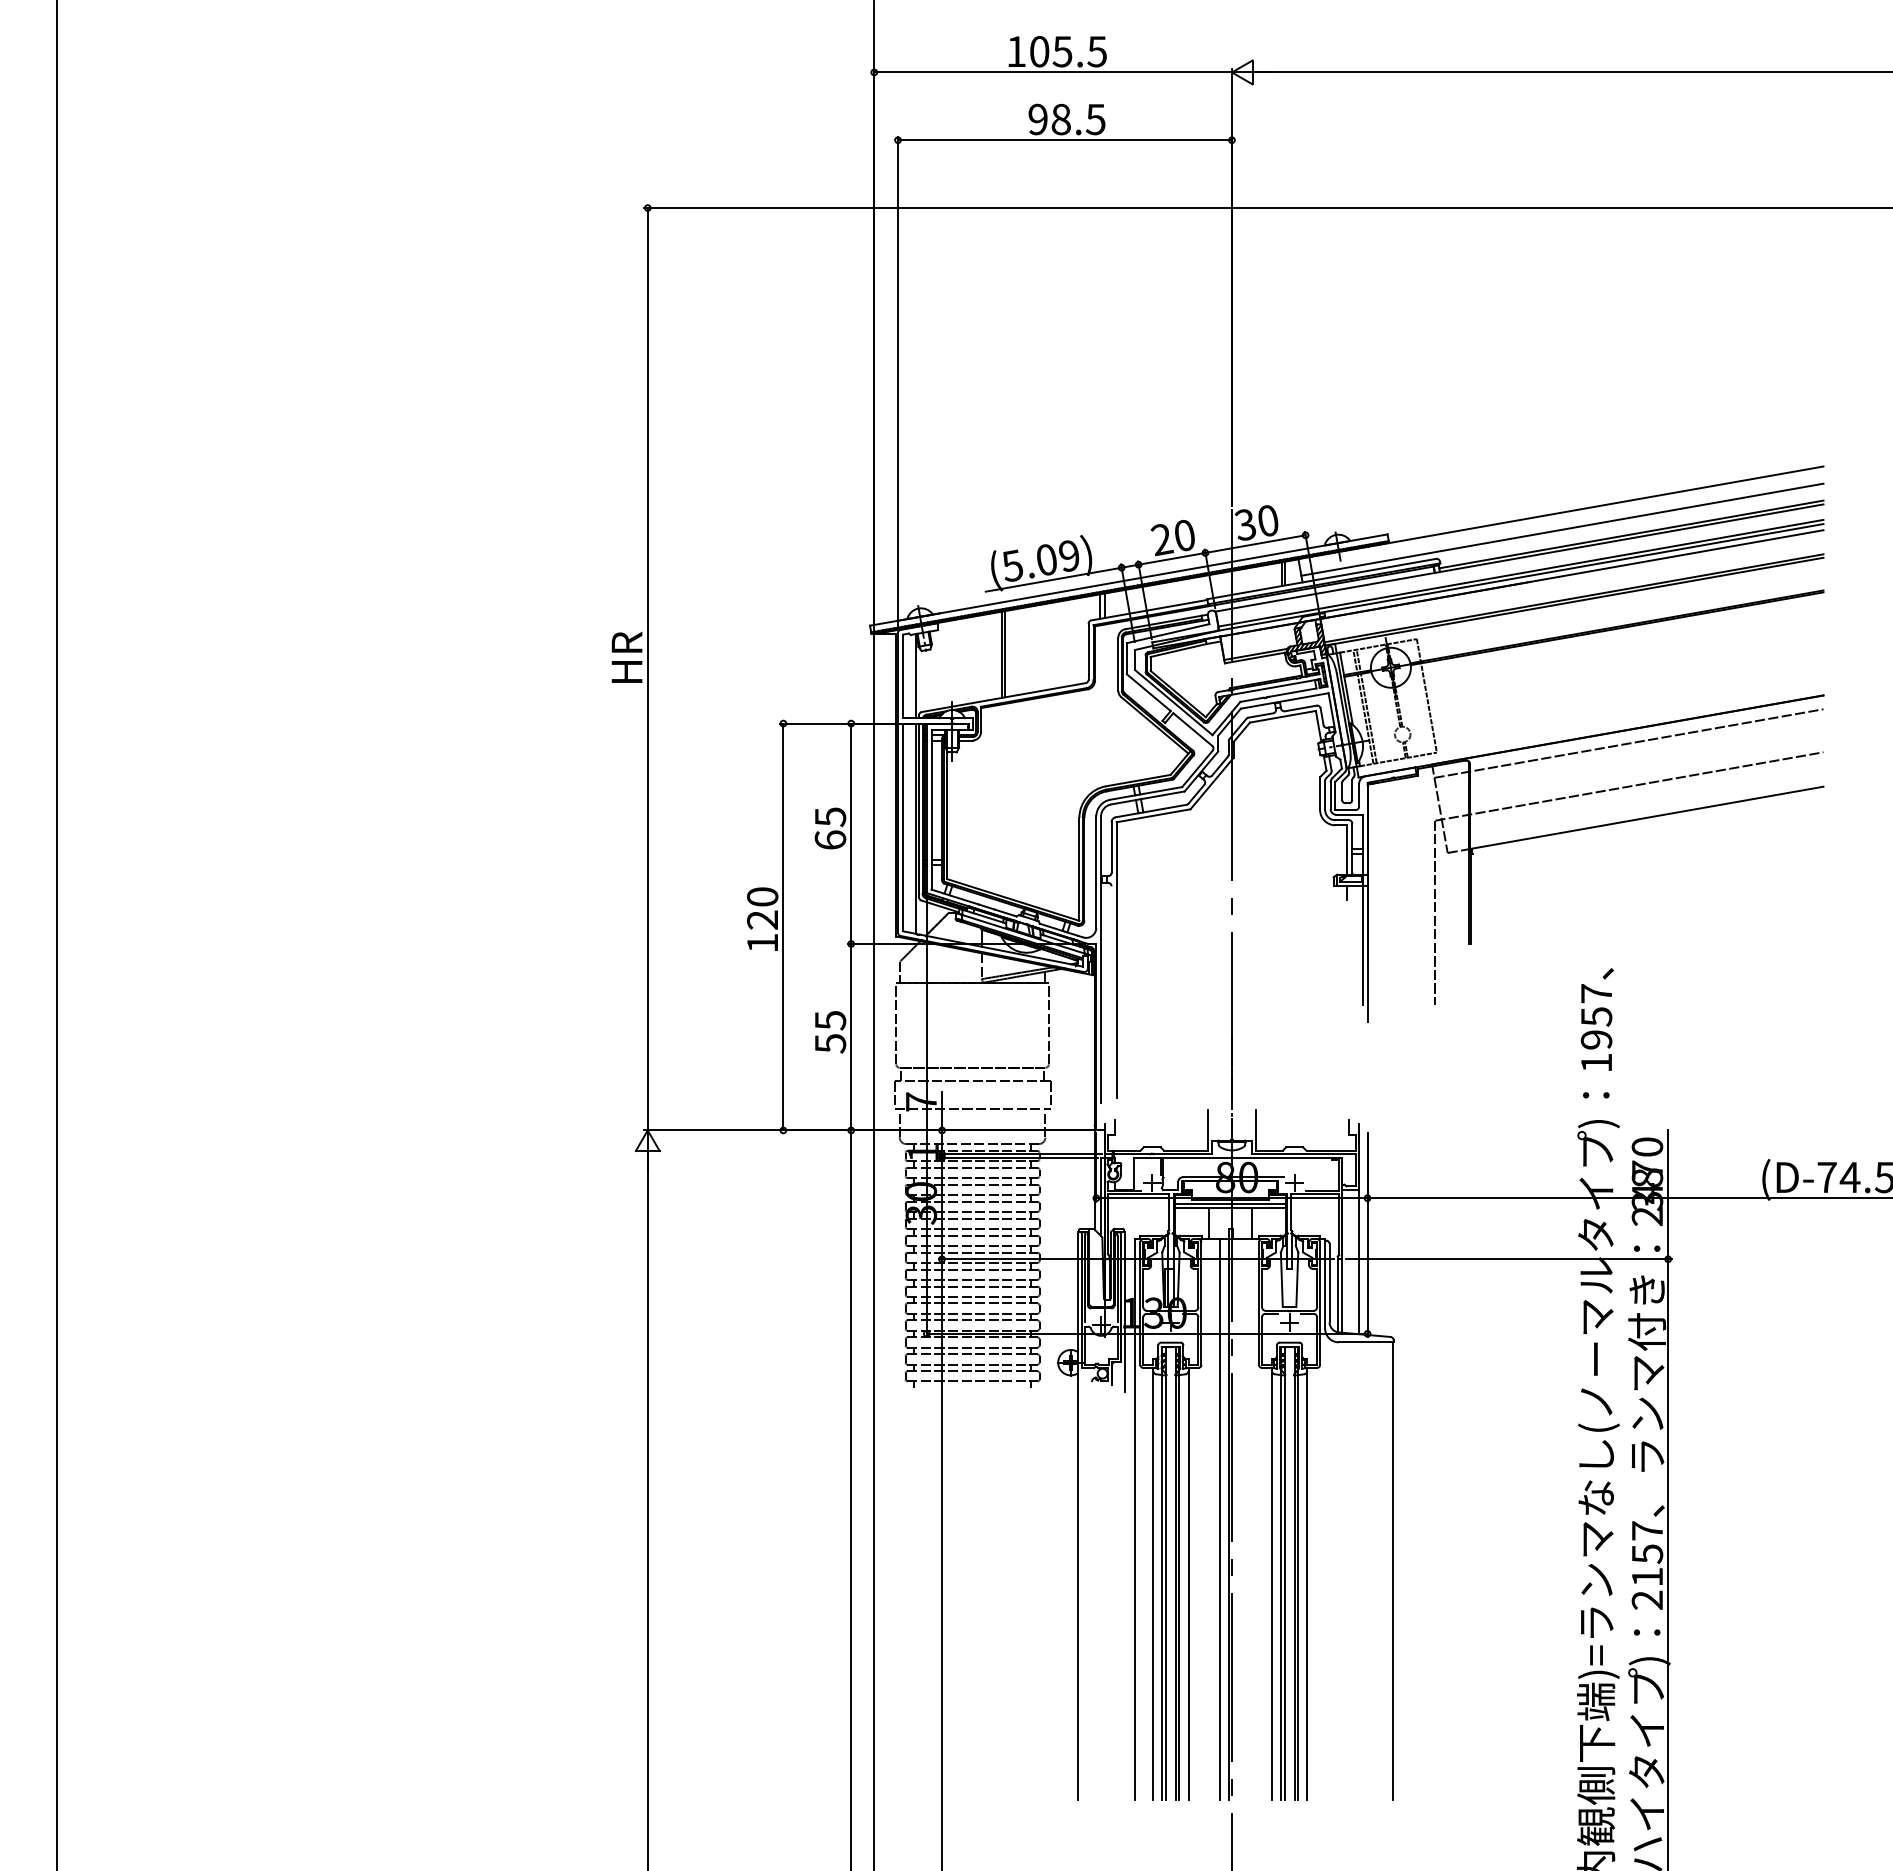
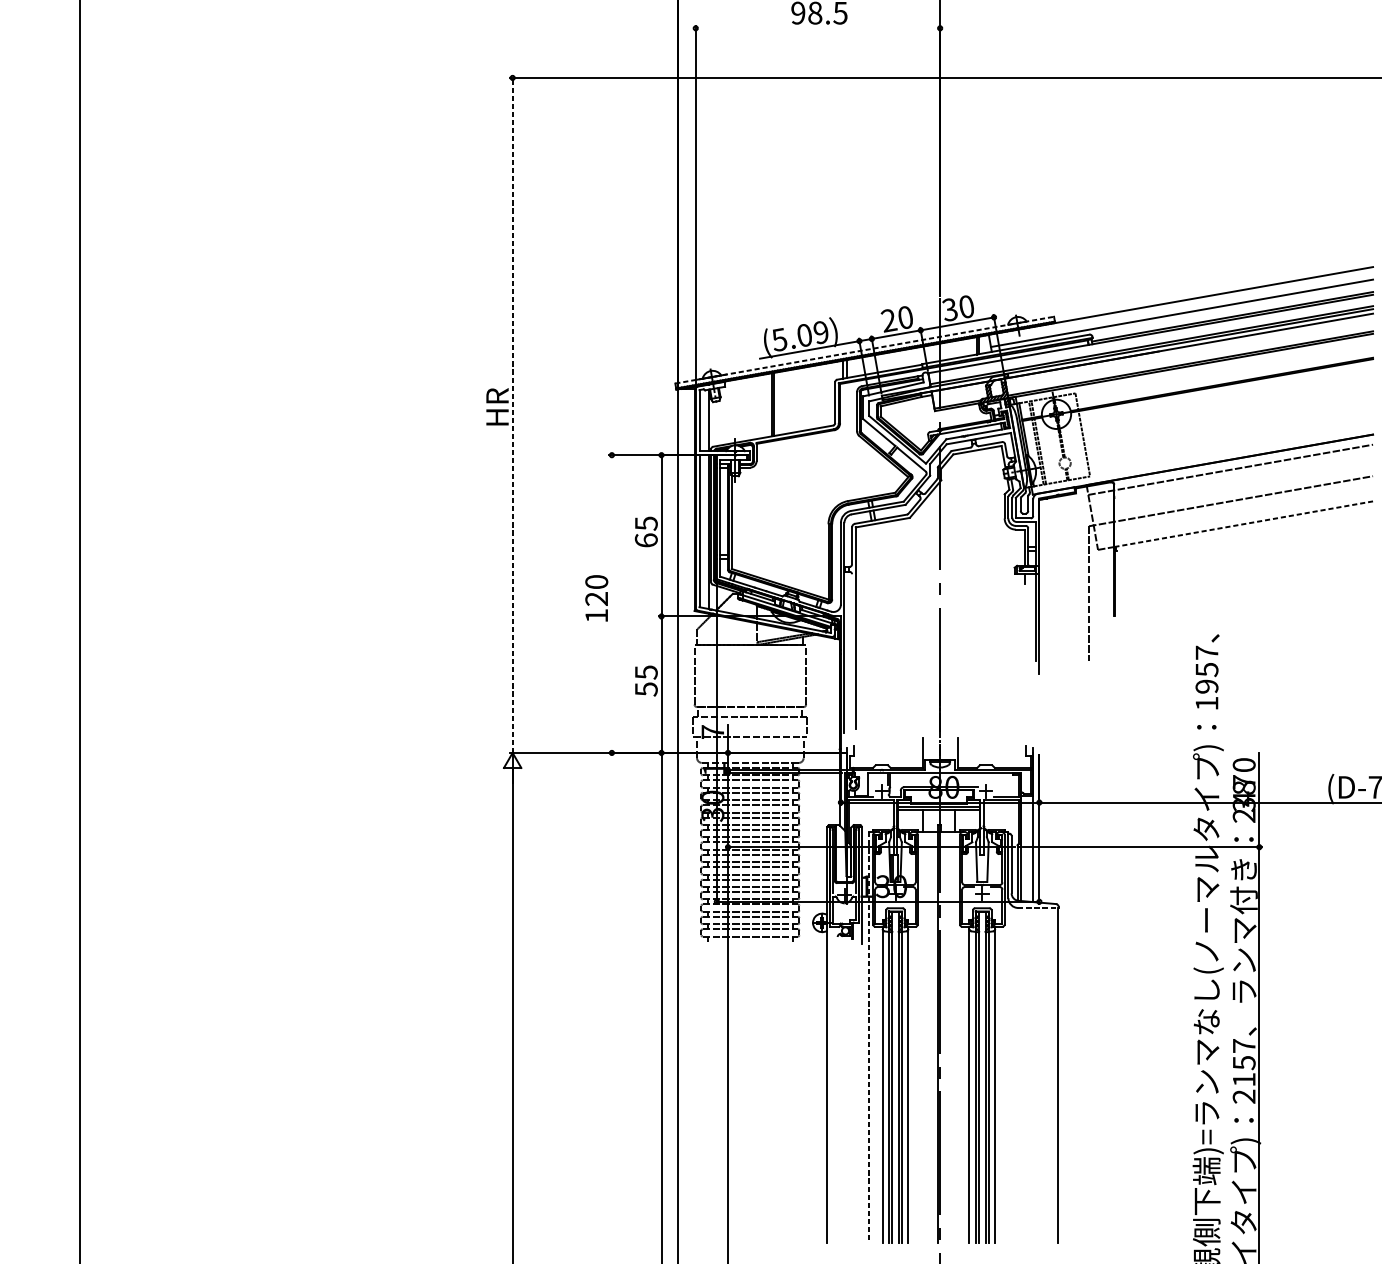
line: (1064, 140) -> (817, 28), removed
line: (1128, 580) -> (864, 350), solid -> dashed
line: (647, 668) -> (512, 414), solid -> dashed
line: (1647, 817) -> (1244, 523), solid -> dashed
line: (783, 926) -> (611, 603), removed
line: (1366, 1342) -> (1038, 908), solid -> dashed
line: (1135, 1519) -> (869, 1037), solid -> dashed
line: (1220, 1519) -> (931, 1037), removed

